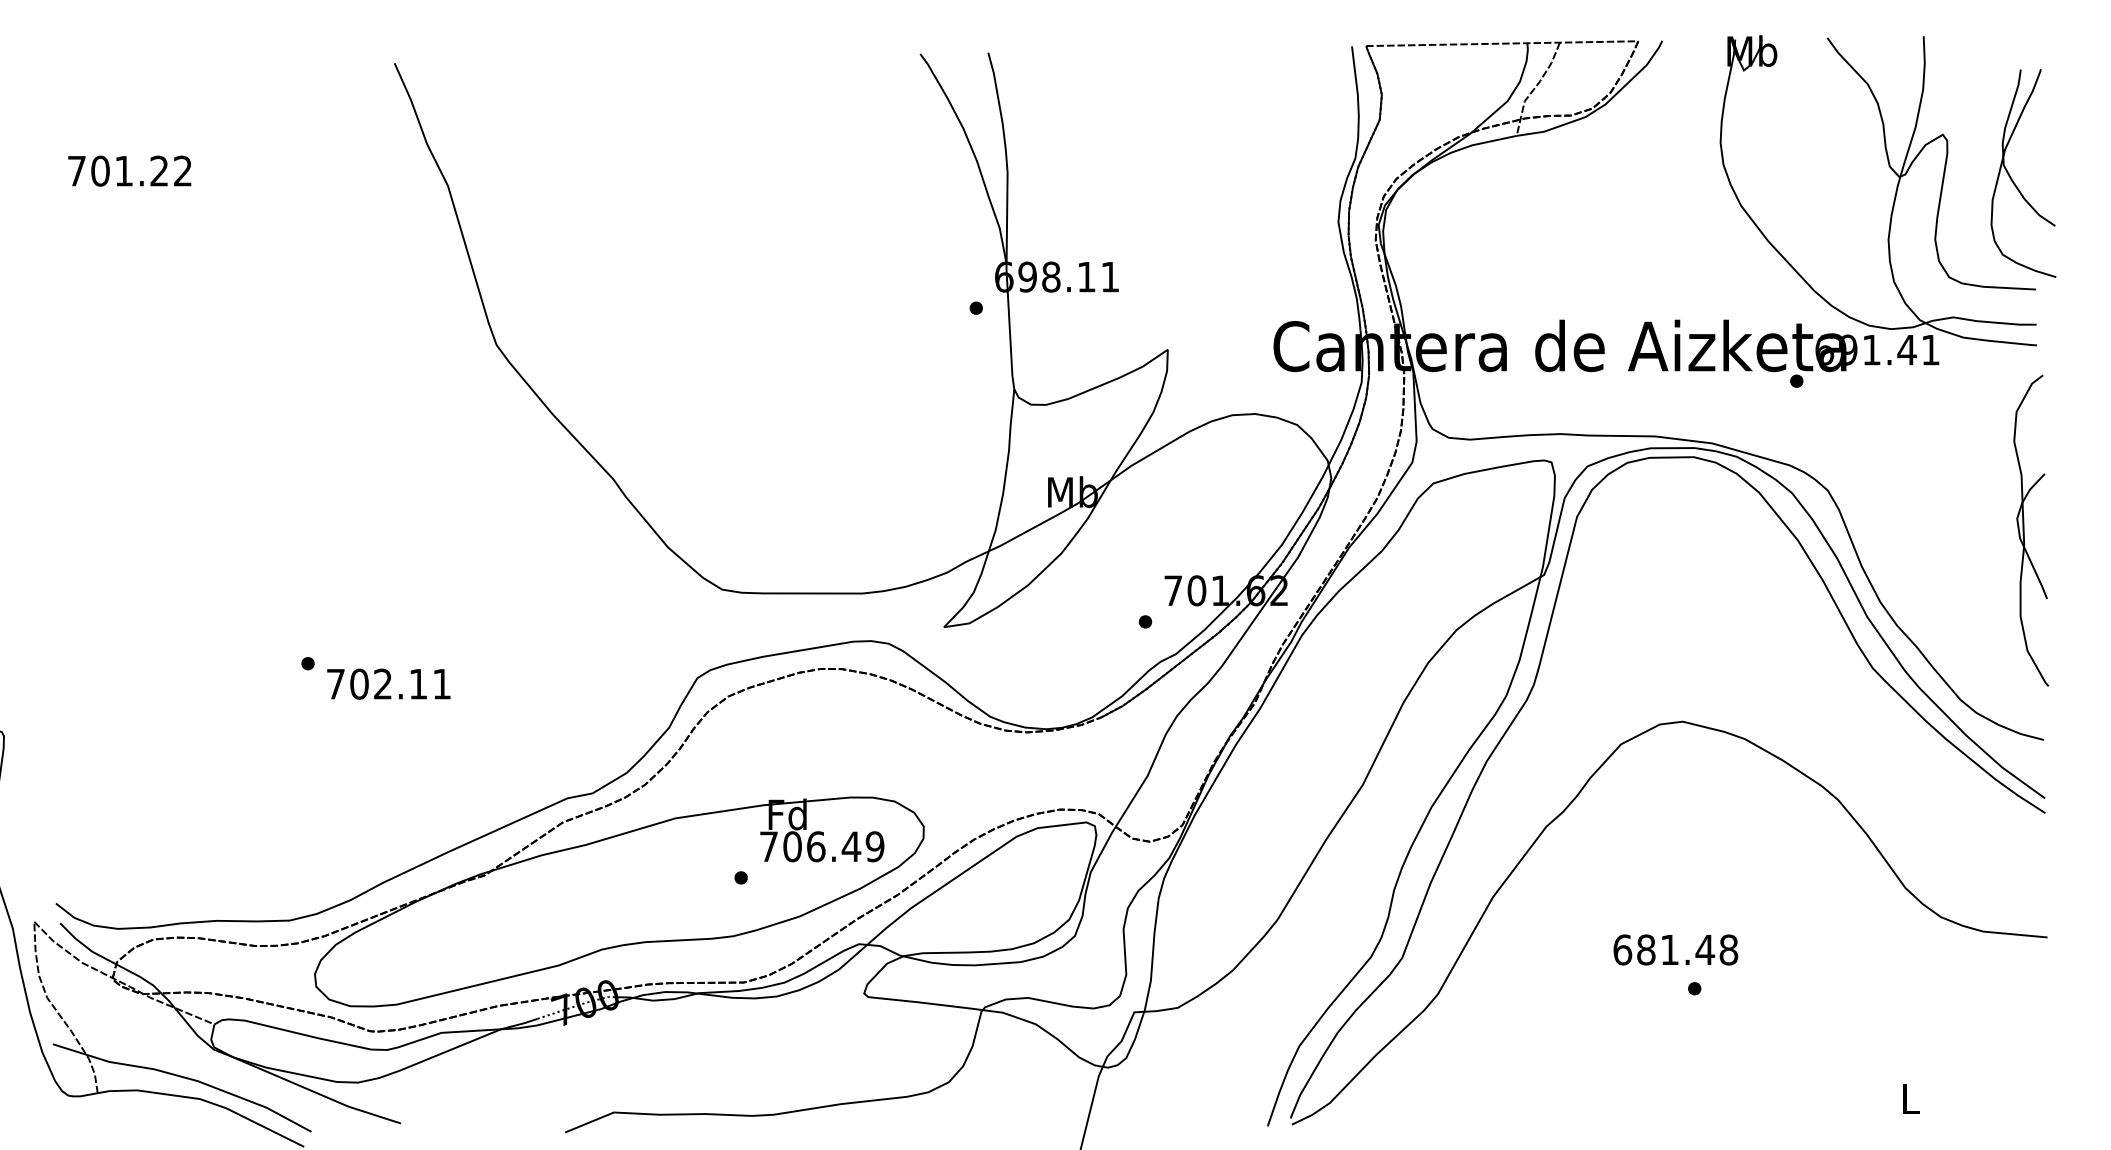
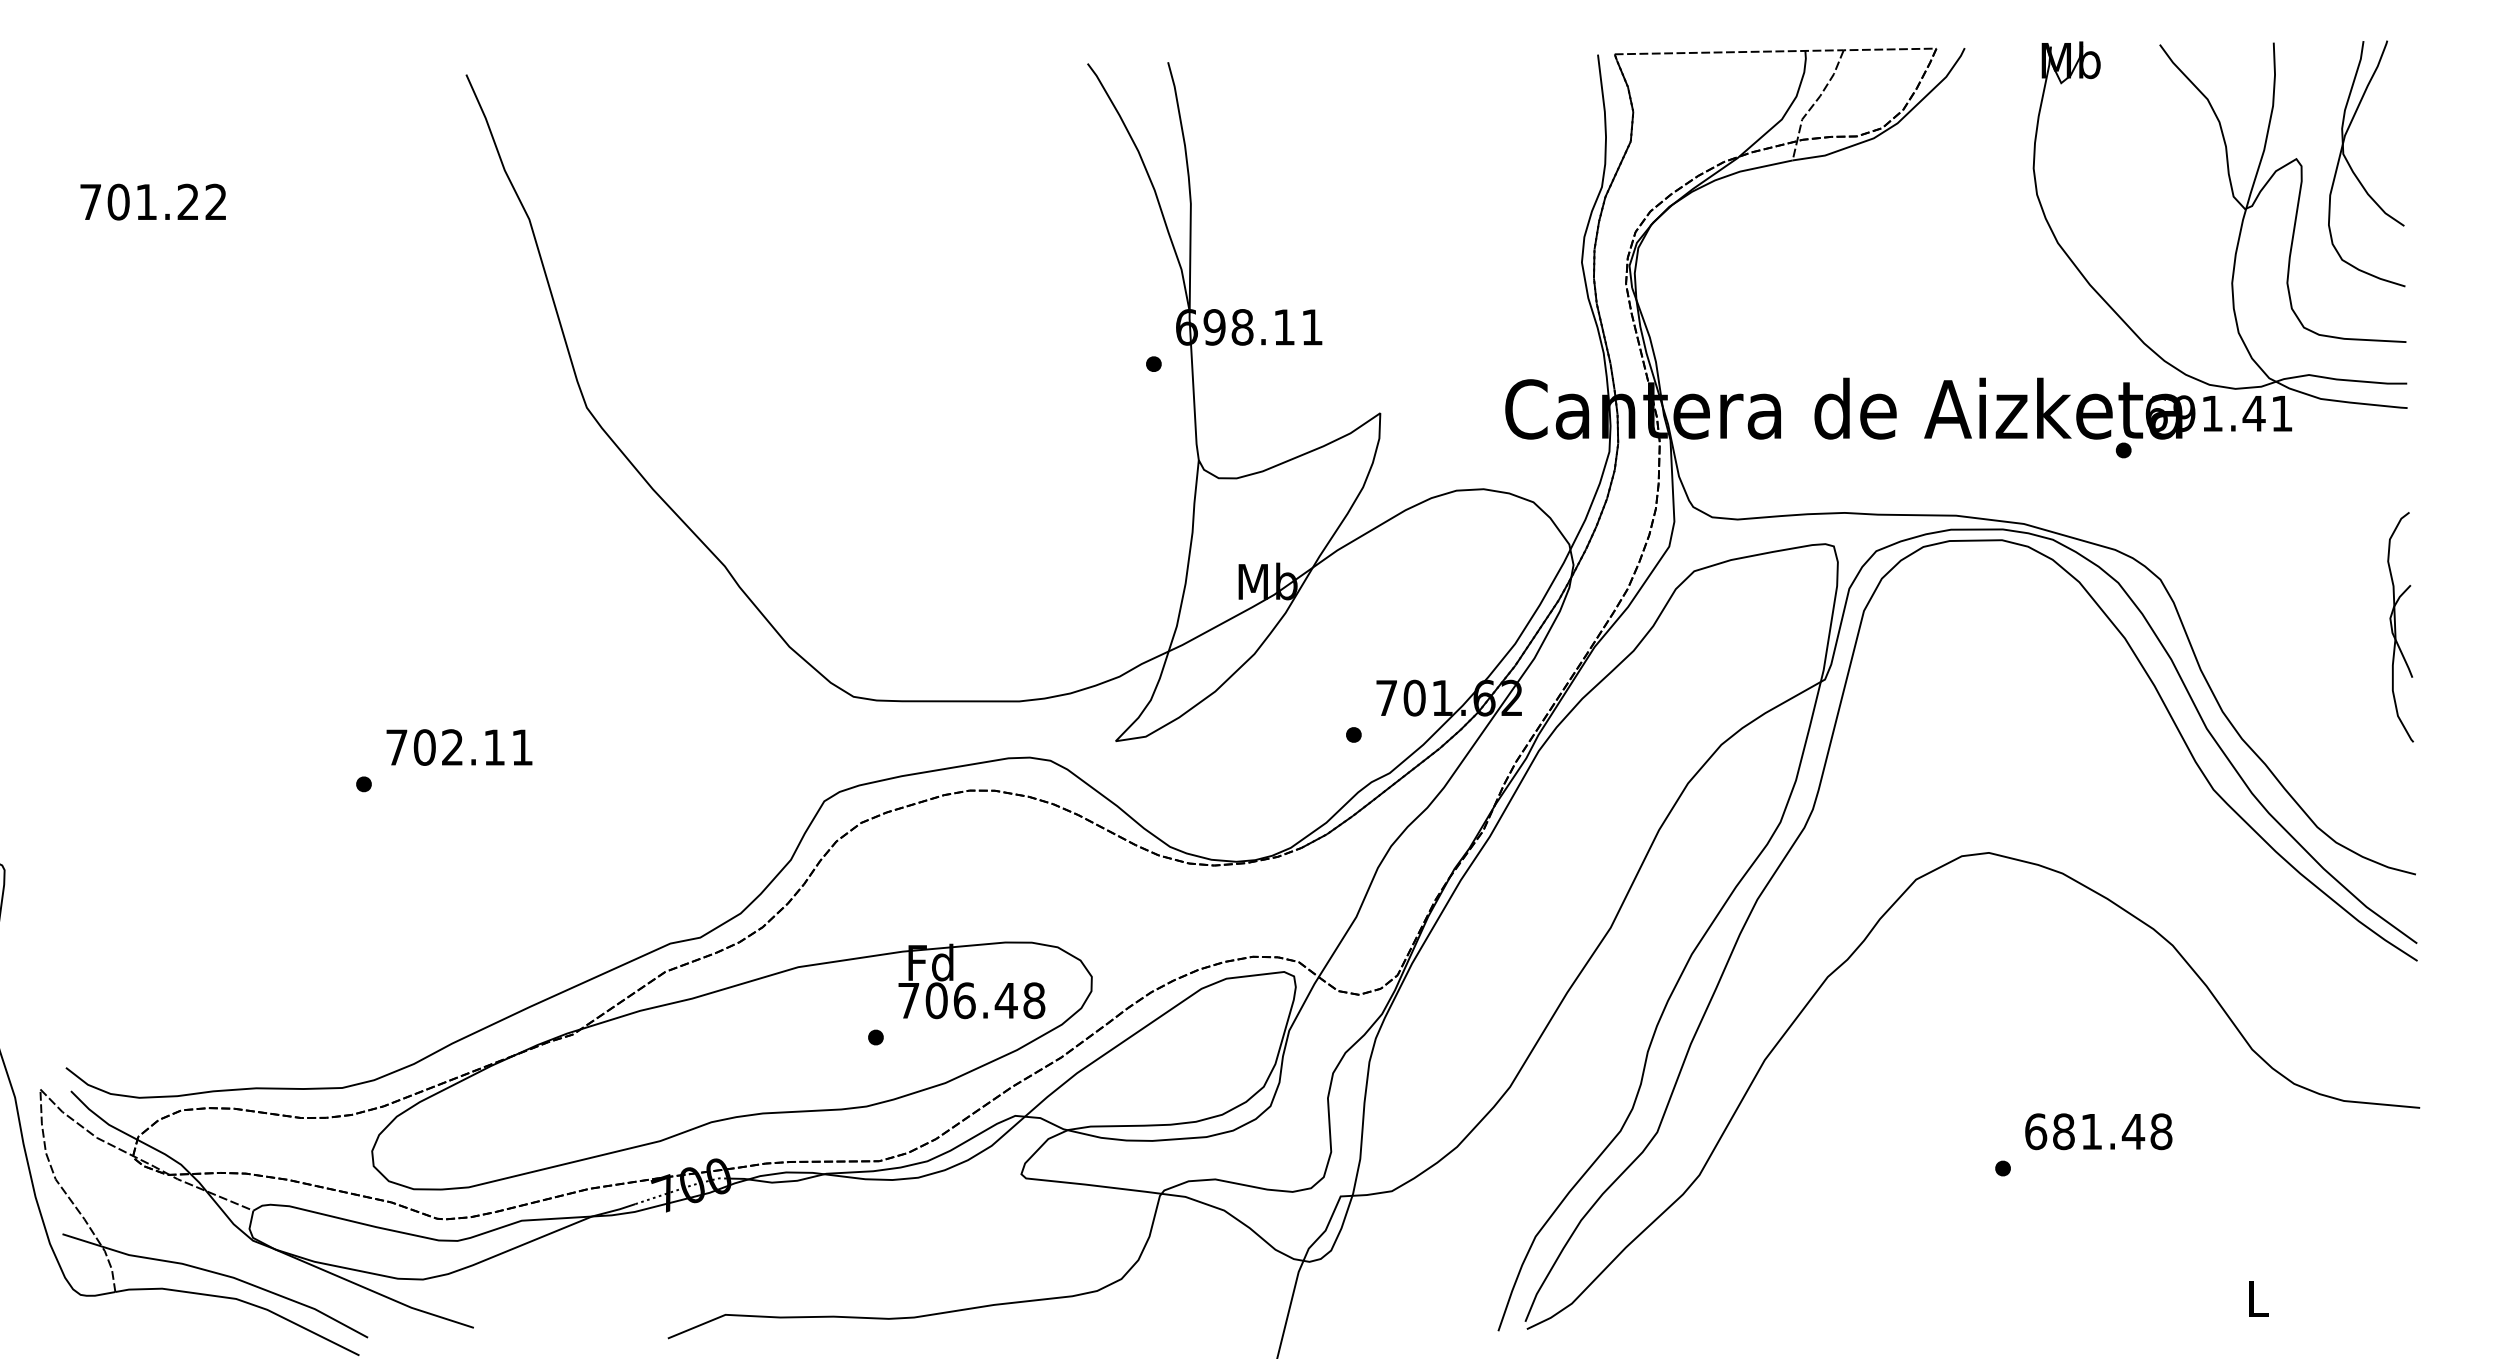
part: (2012, 179) -> (2353, 170), moved
part: (2030, 531) -> (2400, 627), size x0.62
text: (388, 684) -> (459, 747), moved
text: (875, 846) -> (1034, 1000), 706.49 -> 706.48
text: (1675, 949) -> (2098, 1131), moved

